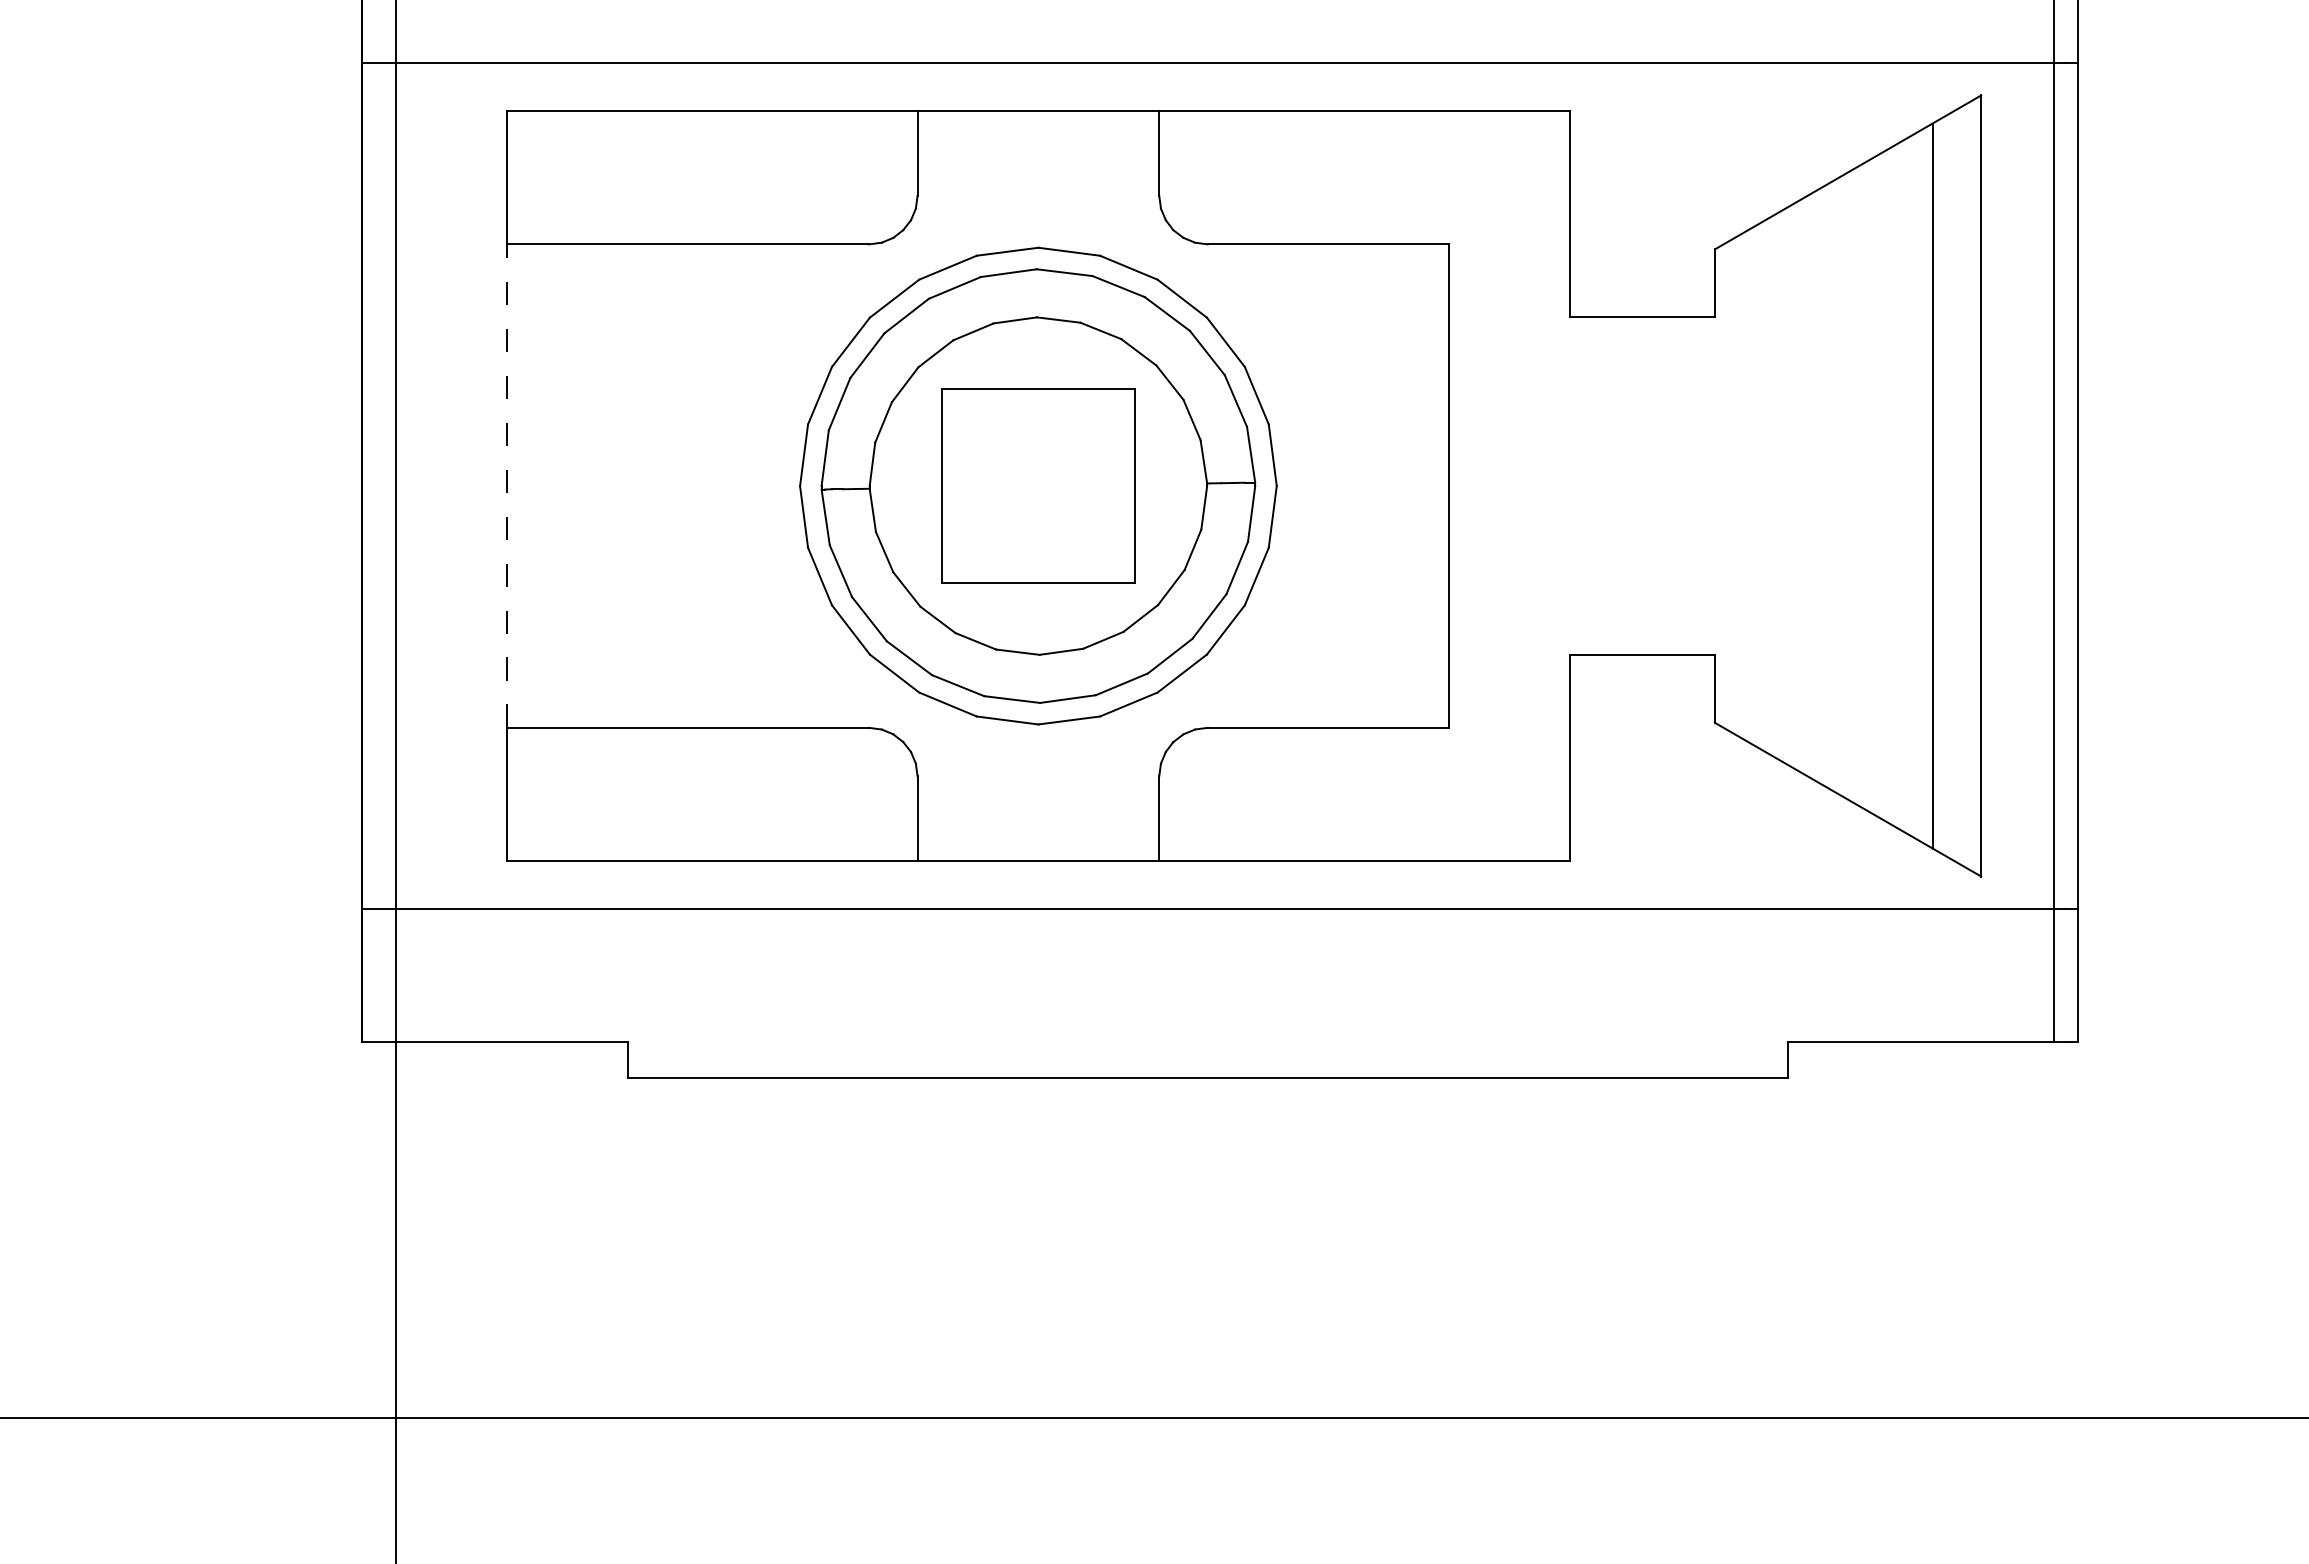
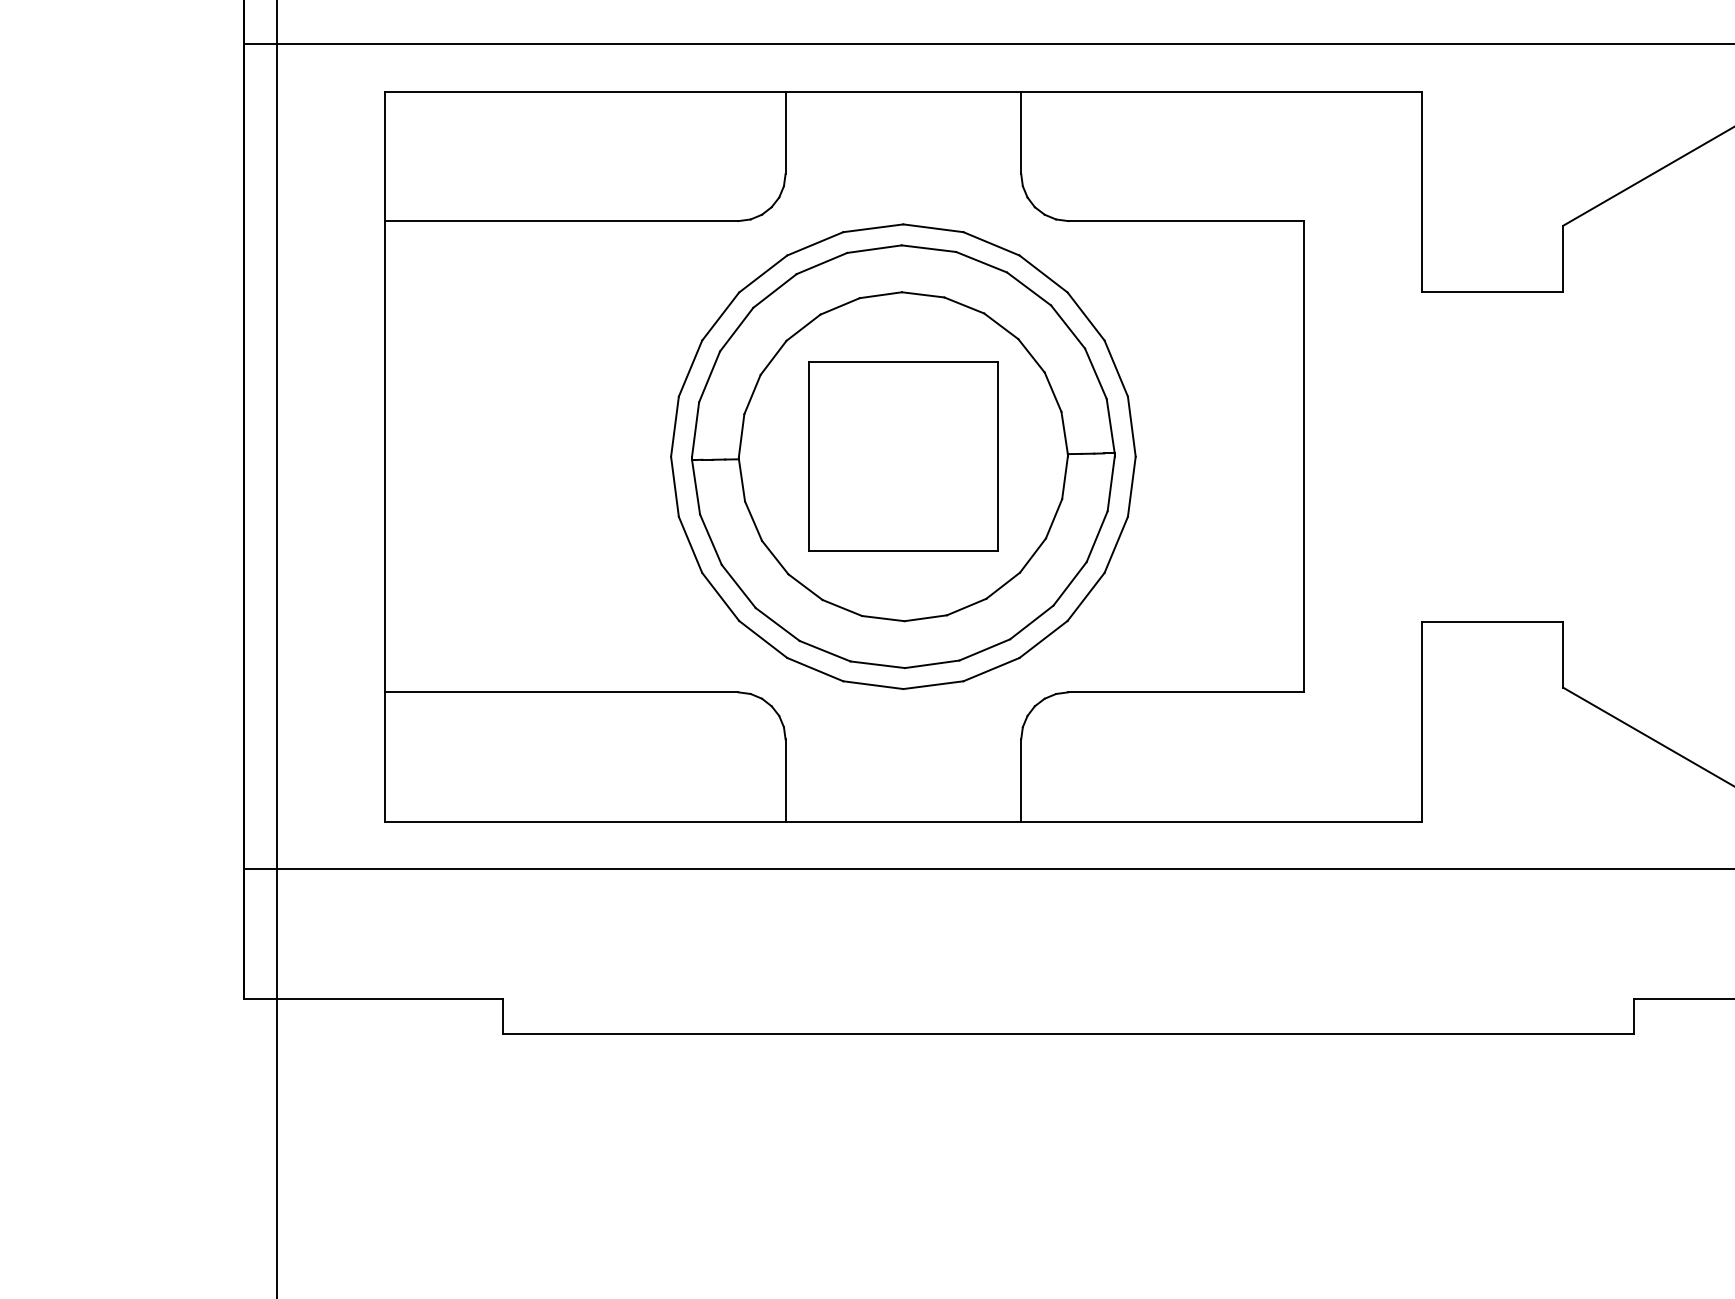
line: (506, 486) -> (384, 457), dashed -> solid

